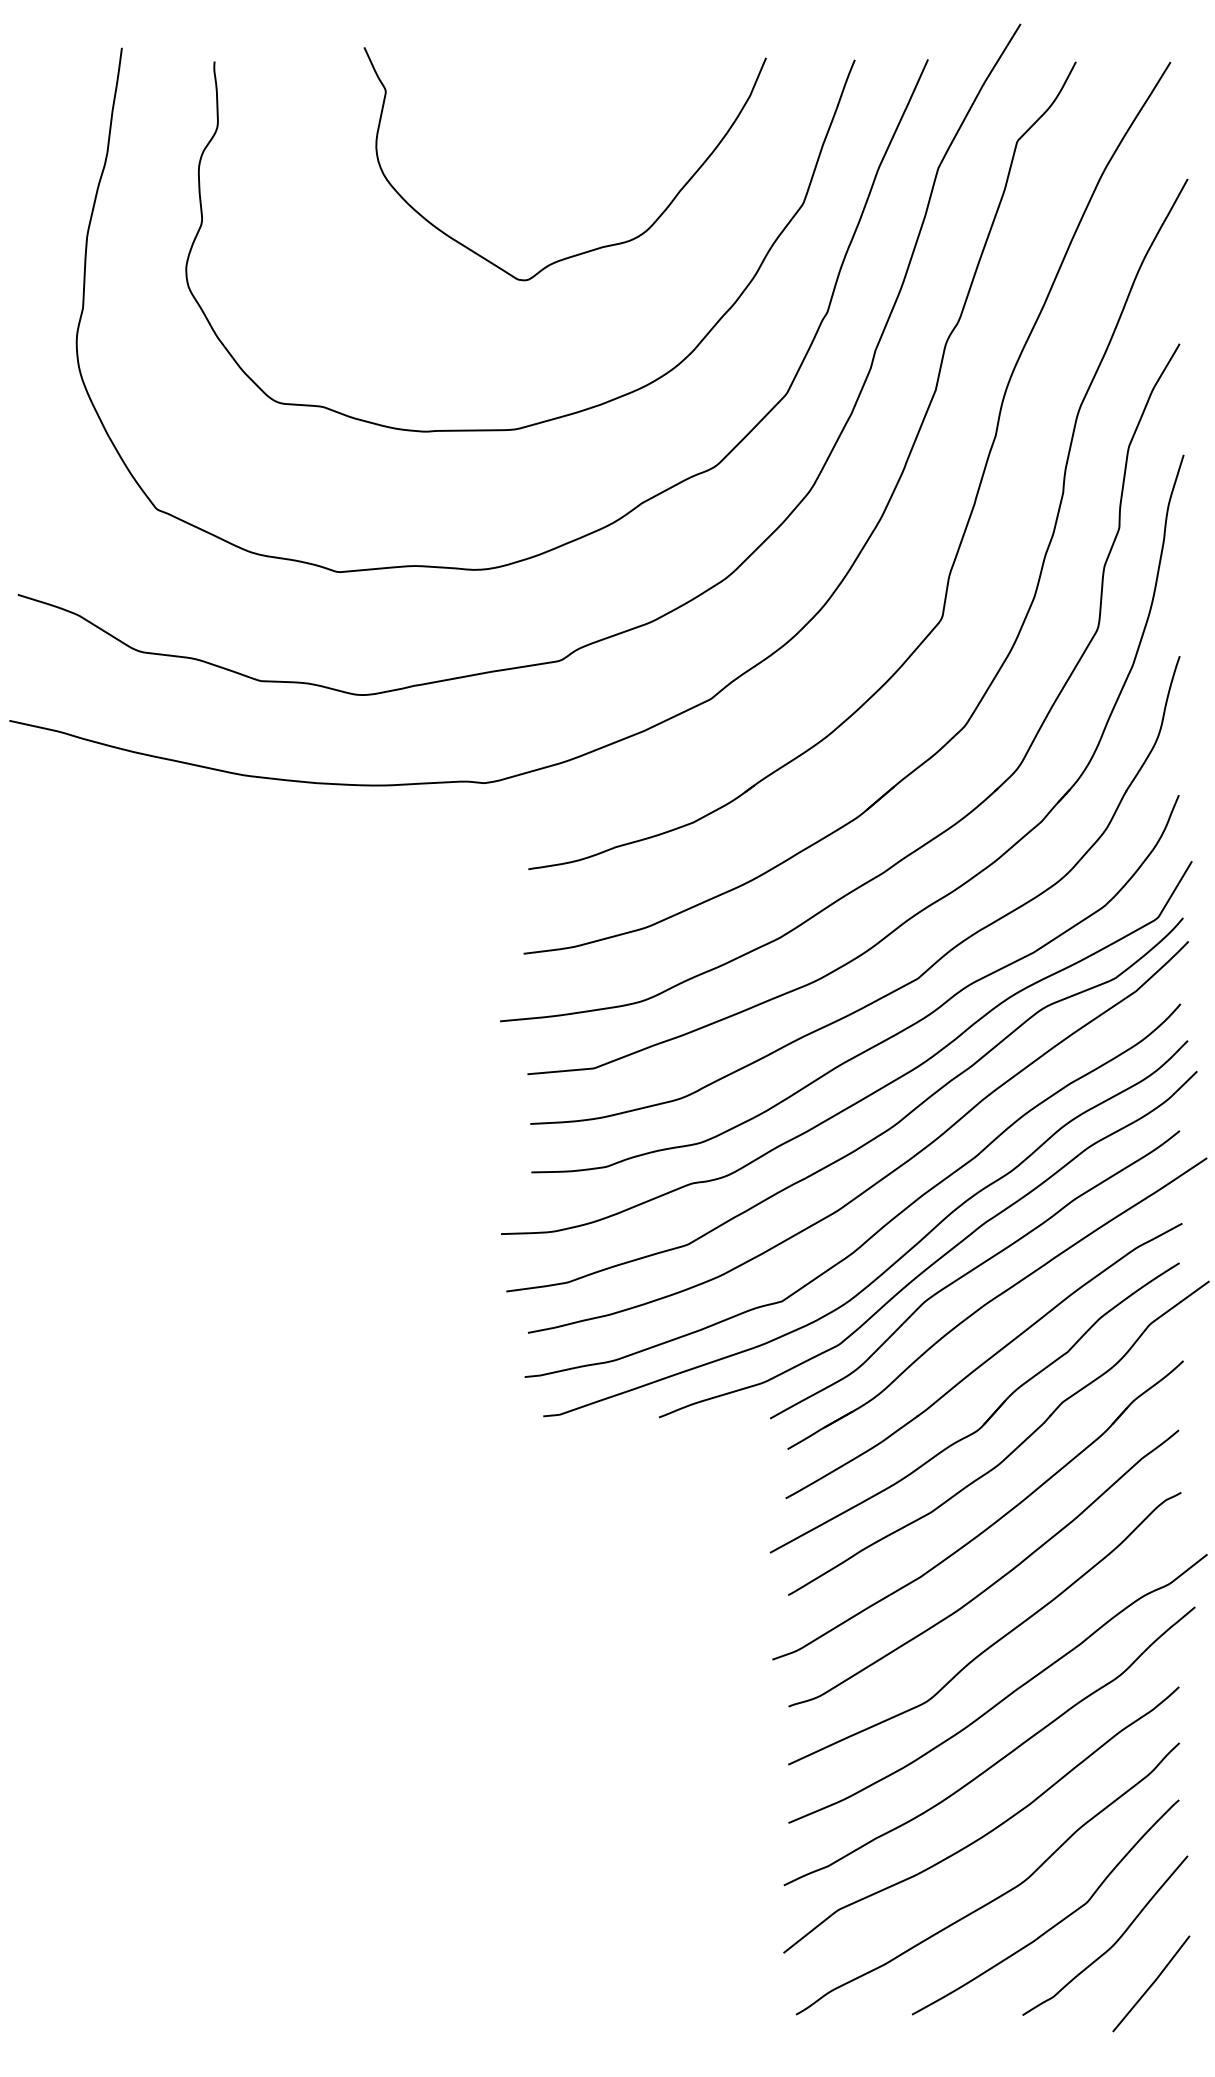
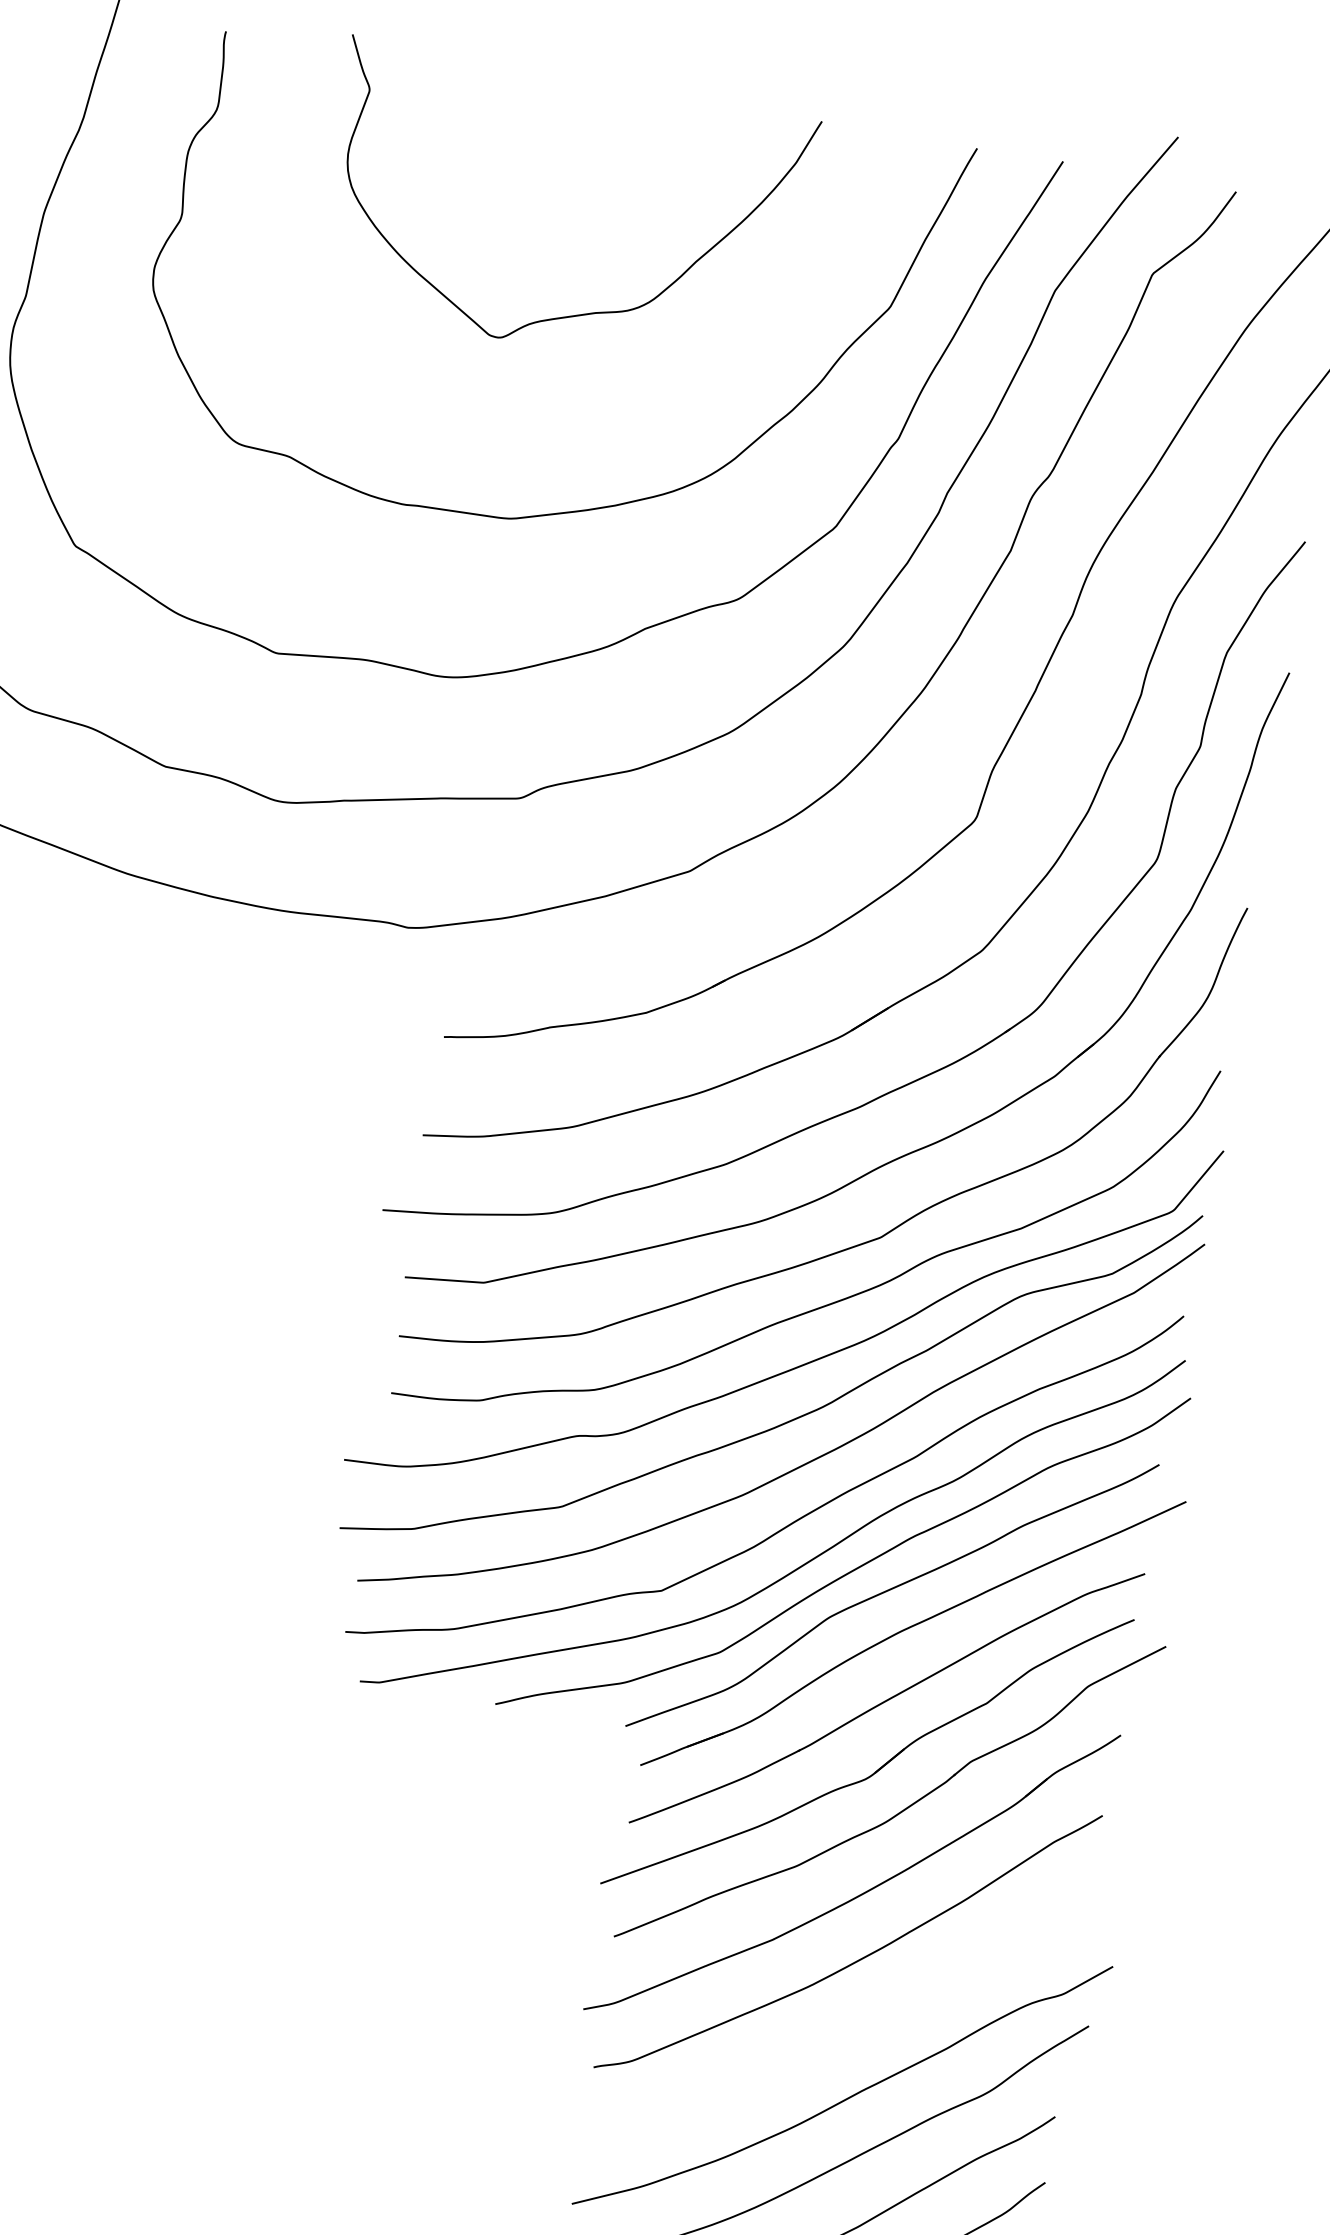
curve: (591, 249) -> (581, 313), moved
curve: (995, 1641) -> (848, 2029), removed

